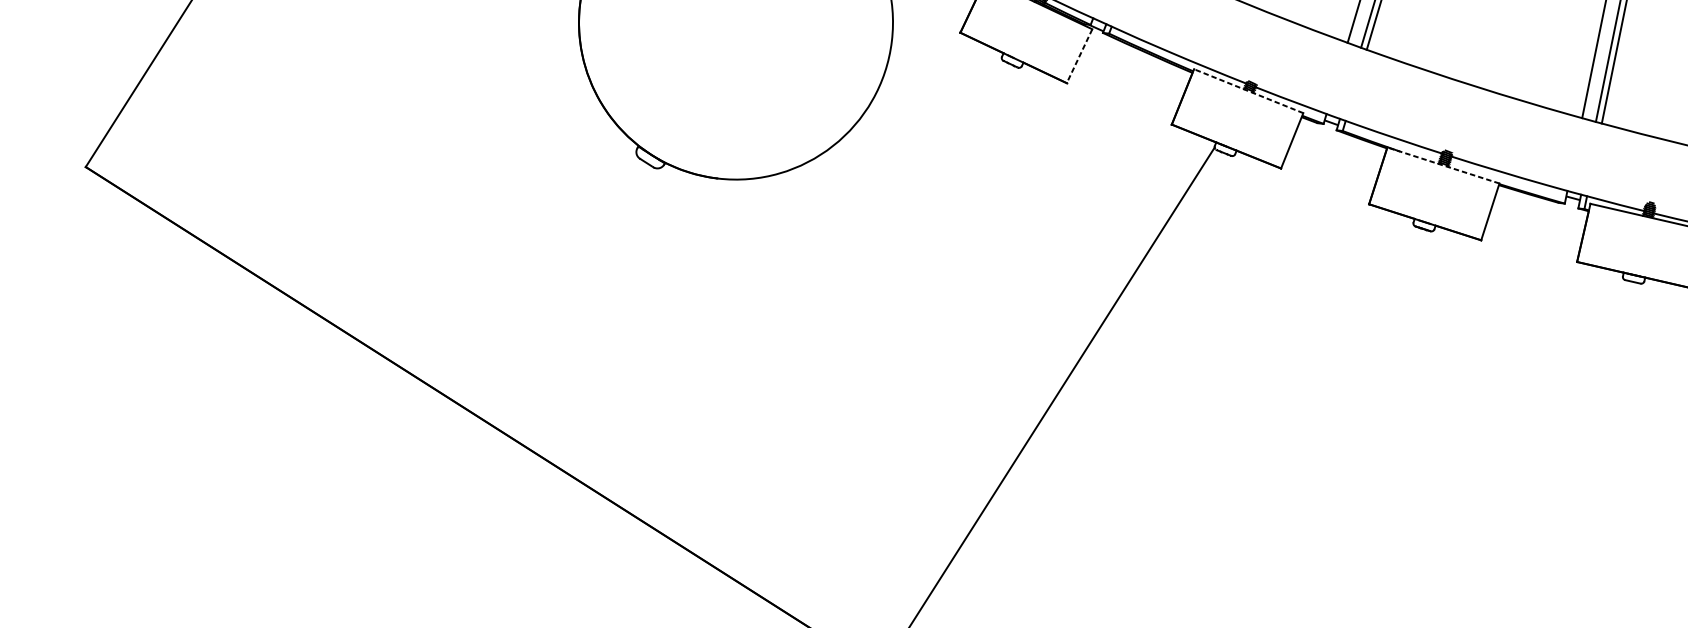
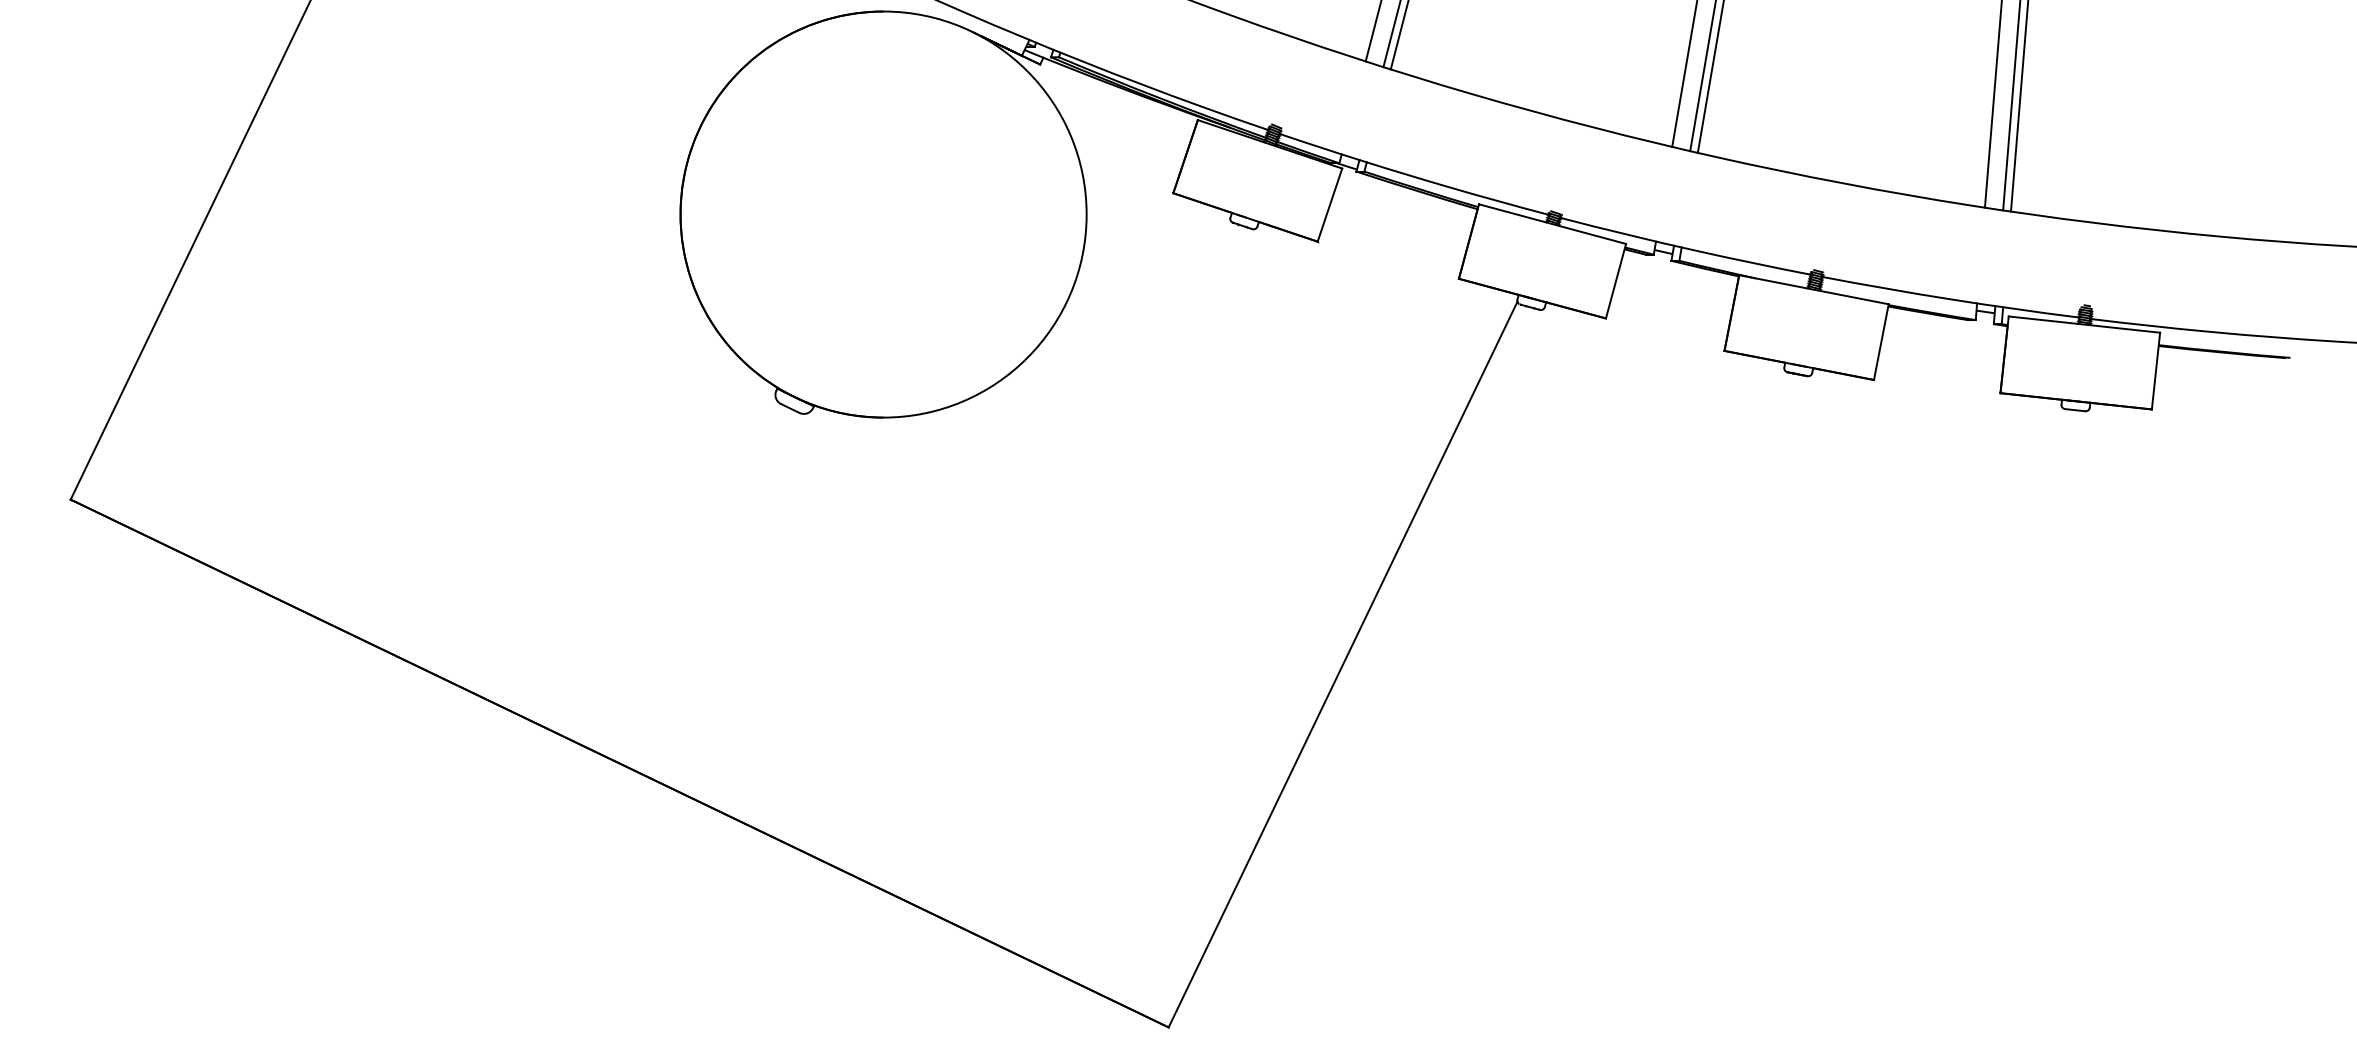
line: (1079, 56) -> (1329, 205), dashed -> solid
line: (1248, 91) -> (1552, 224), dashed -> solid
line: (1443, 165) -> (1813, 289), dashed -> solid

